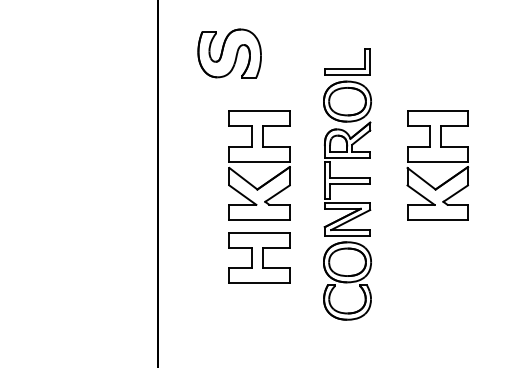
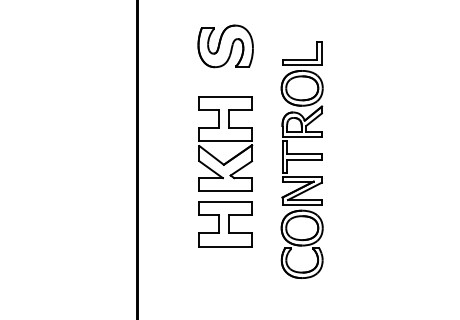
part: (229, 53) -> (225, 46), moved
part: (437, 165) -> (380, 143), removed

